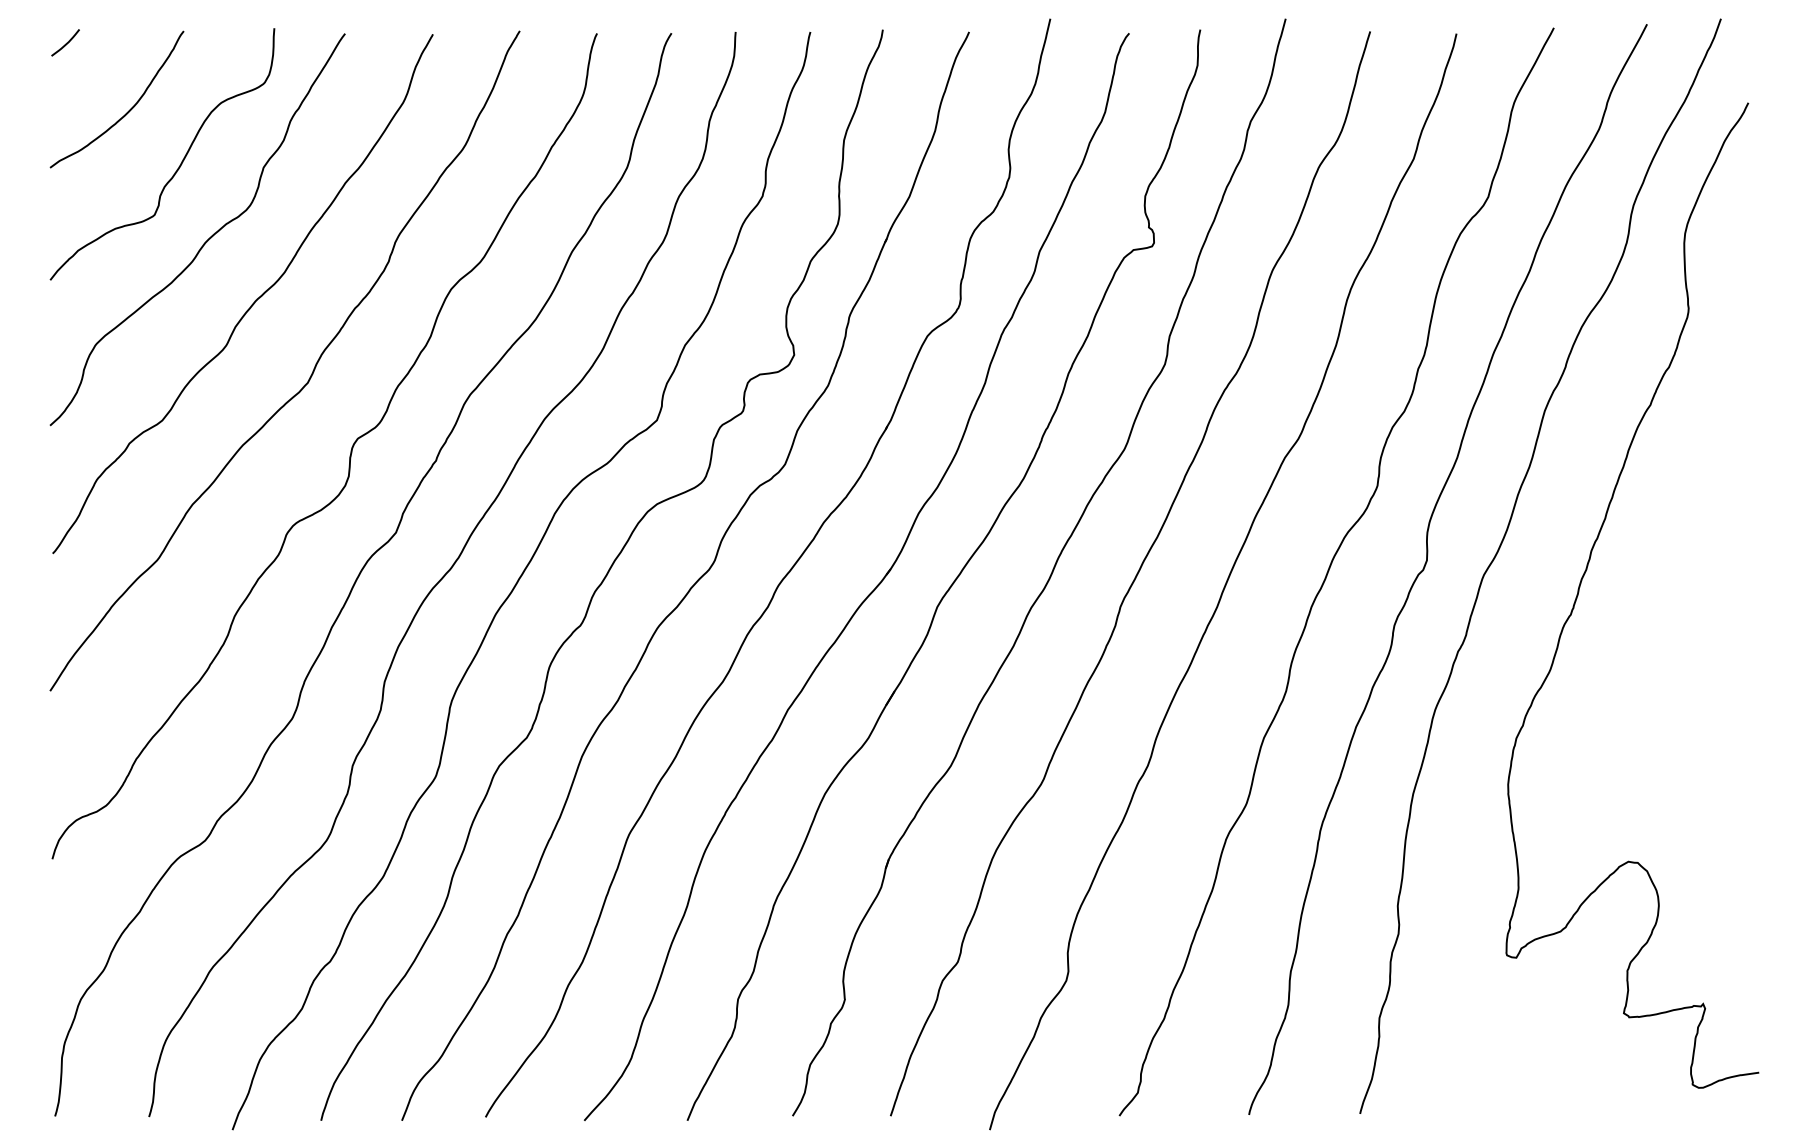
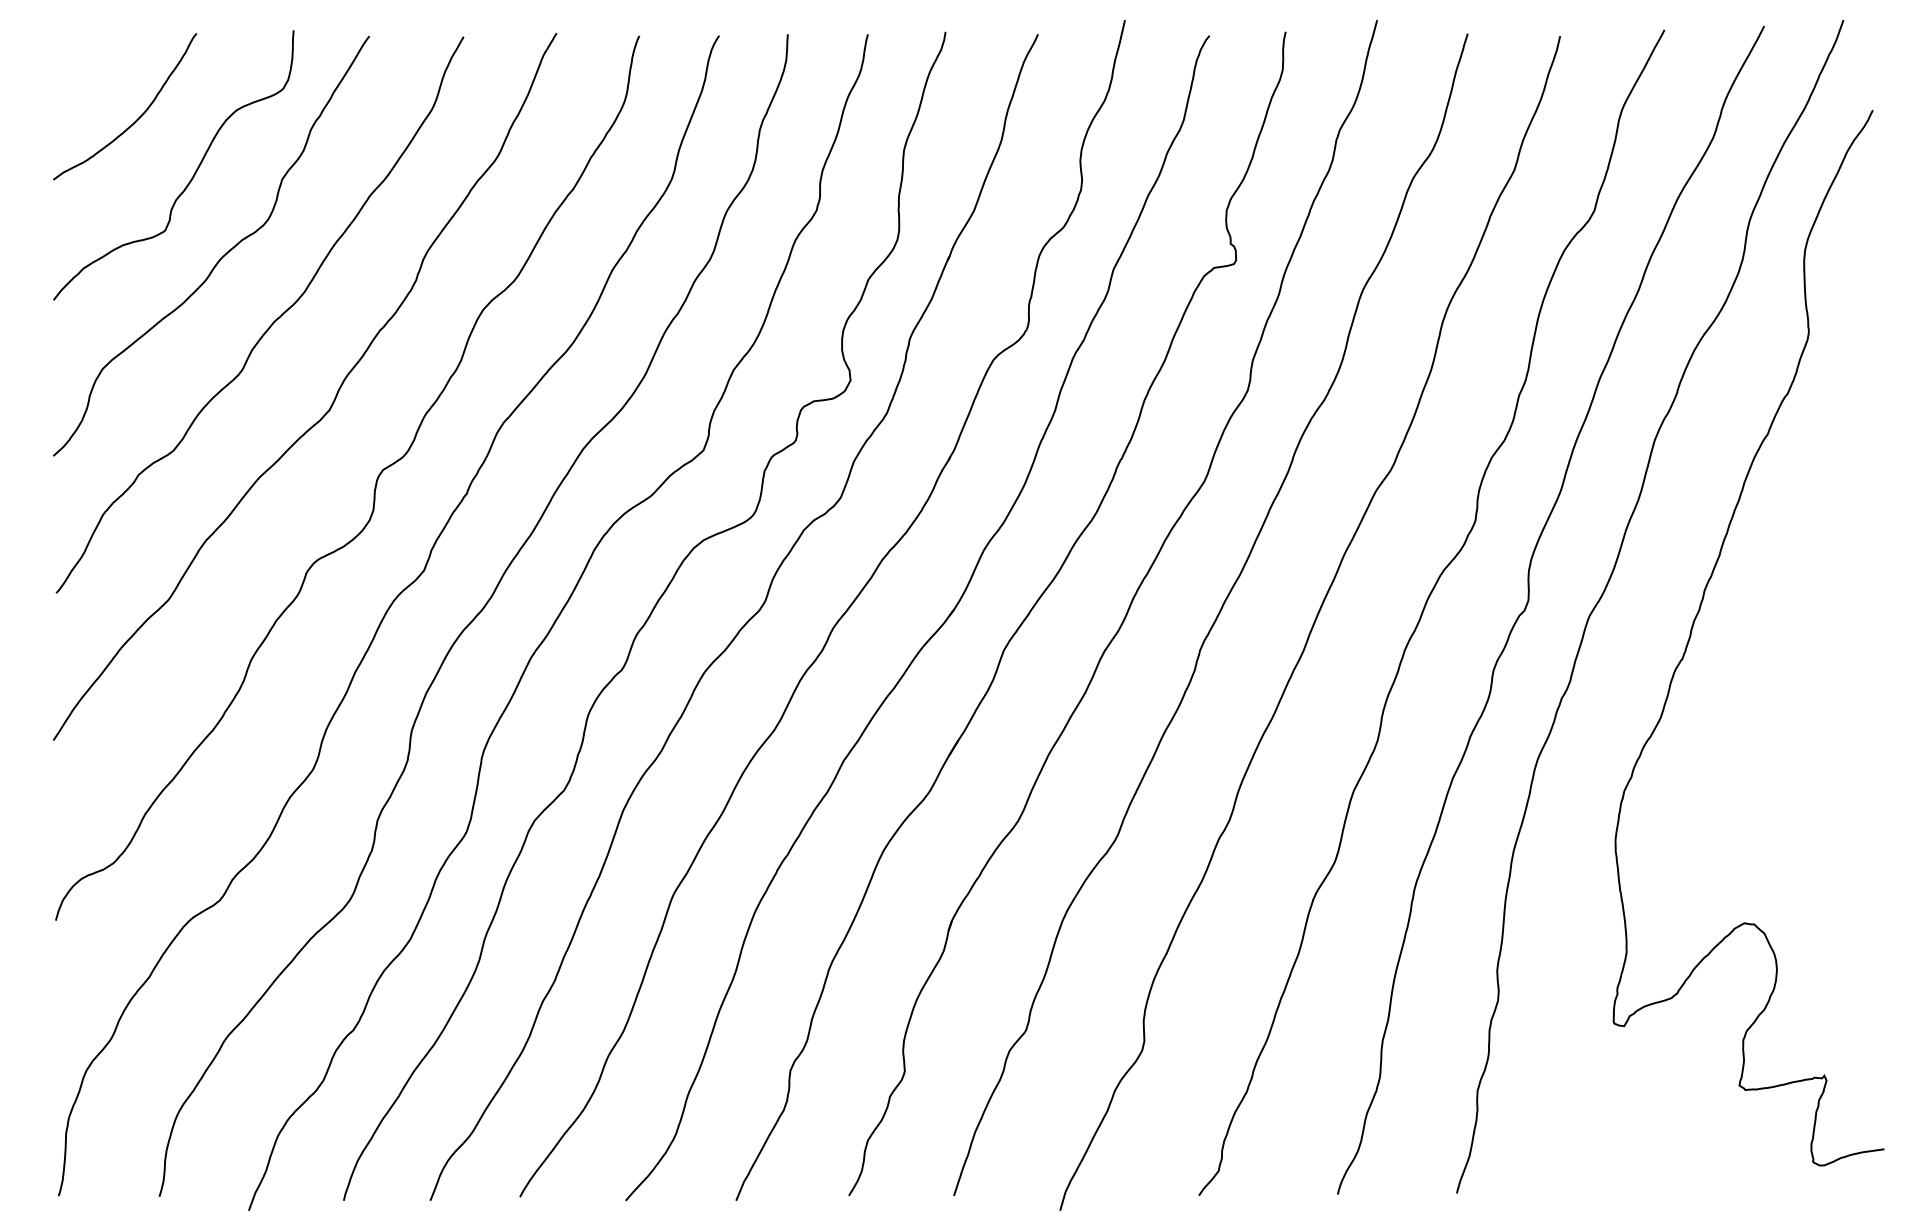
curve: (66, 43) -> (70, 46), removed

